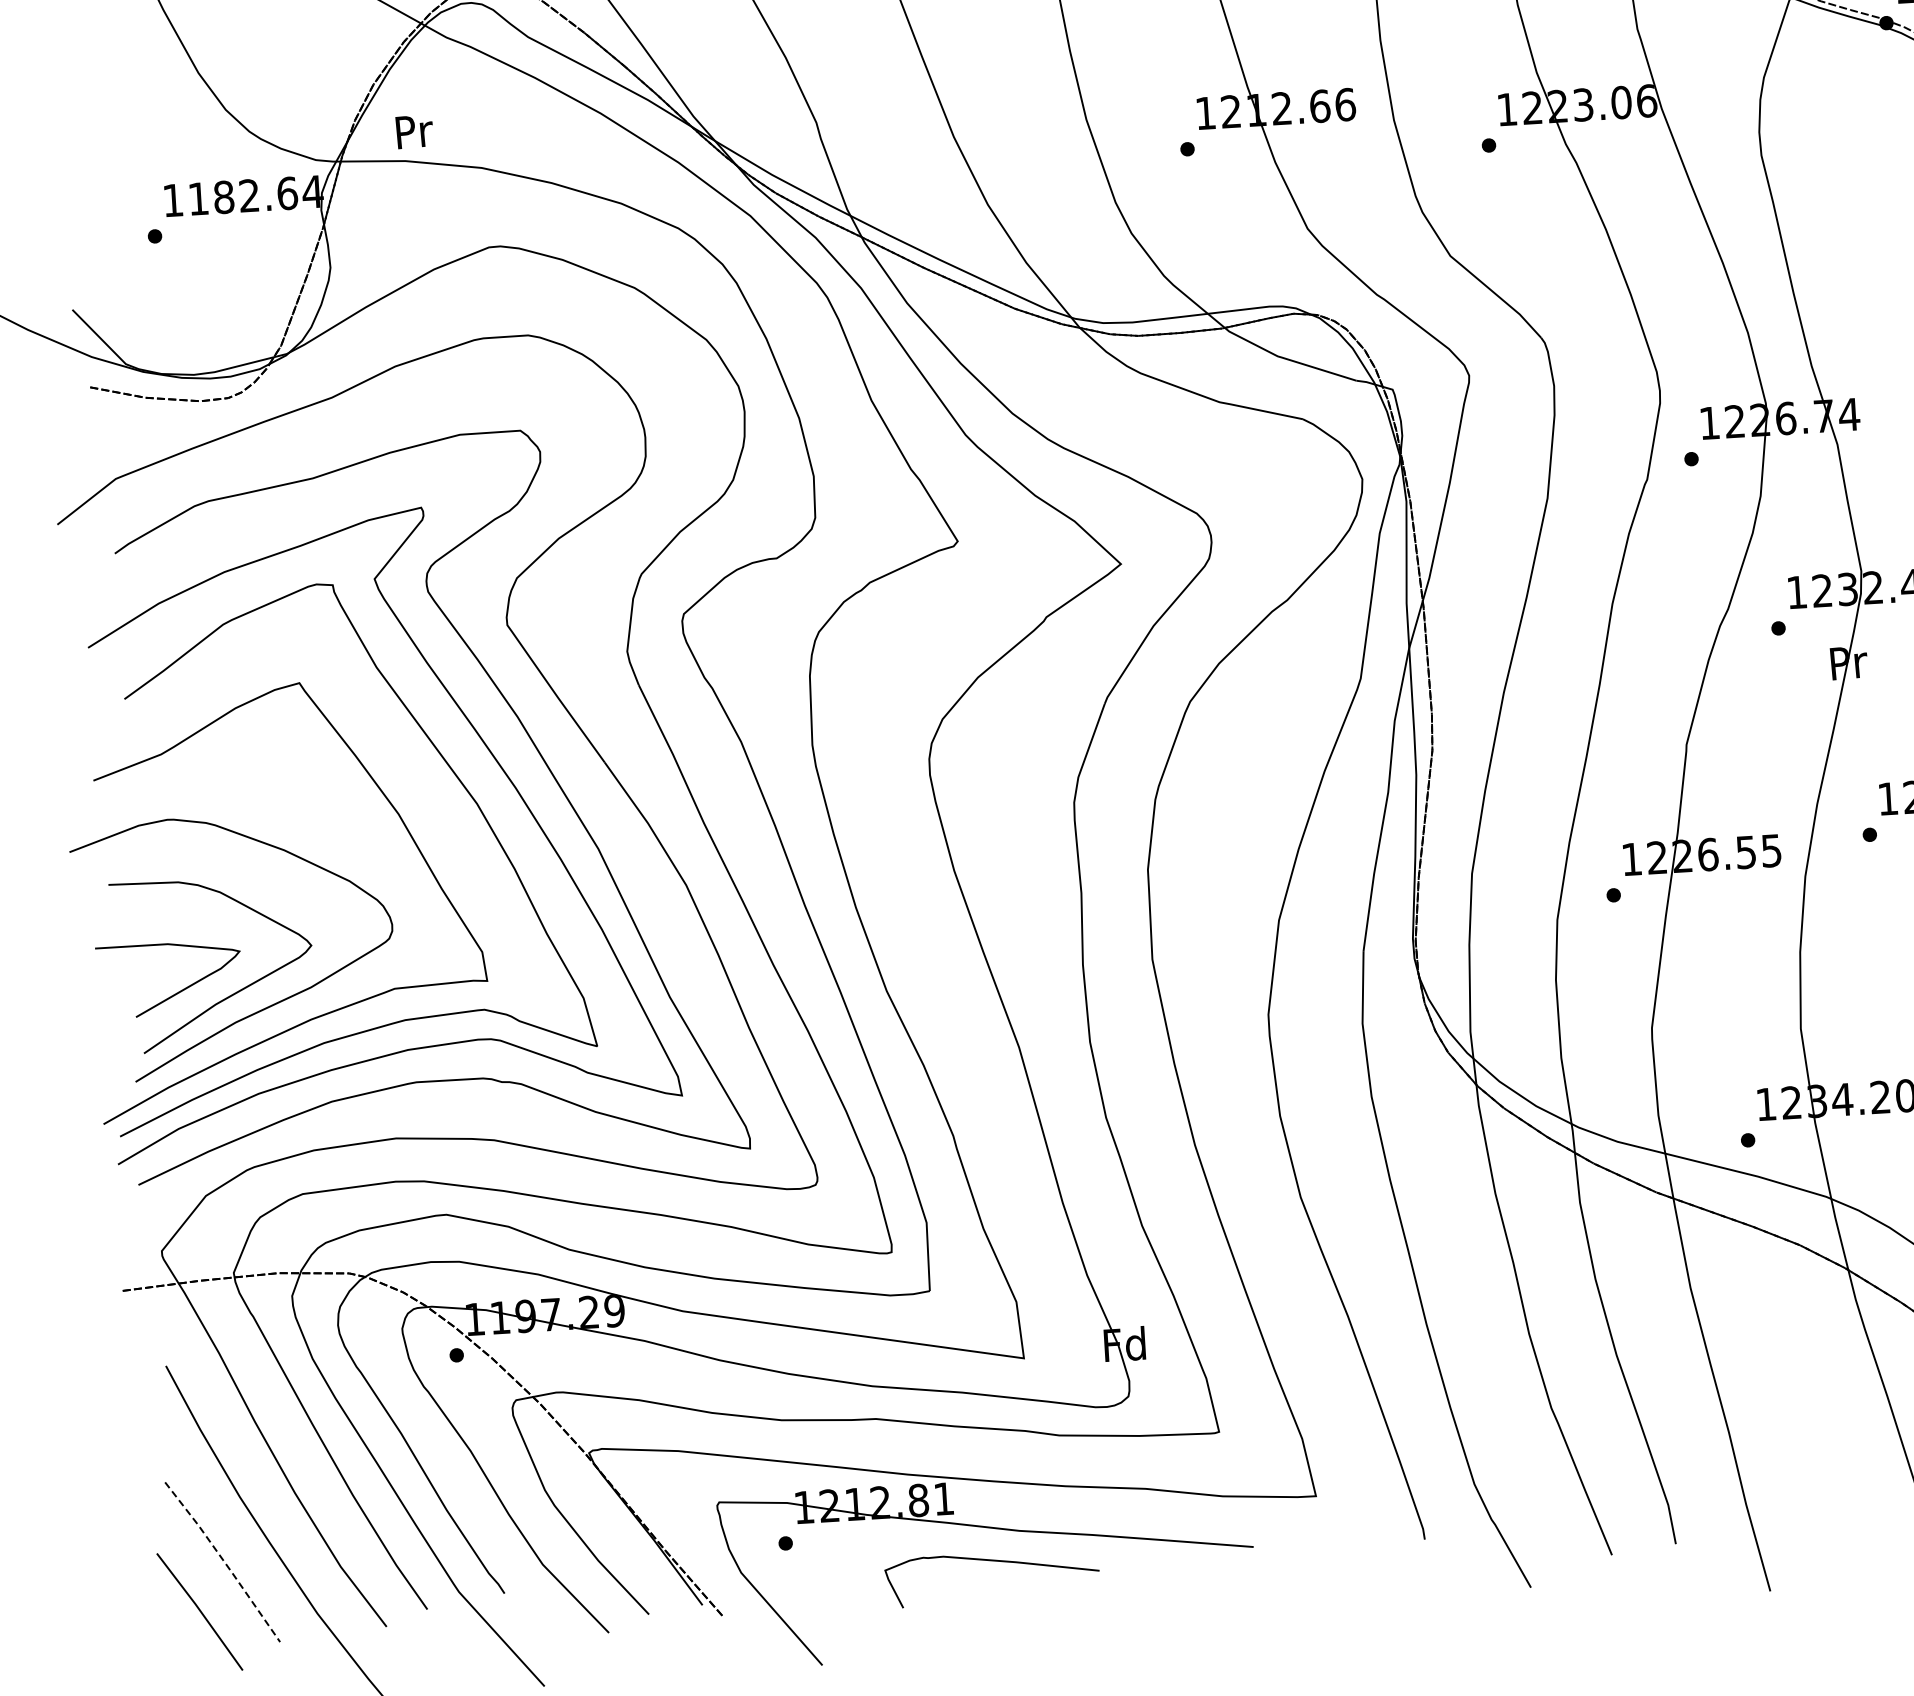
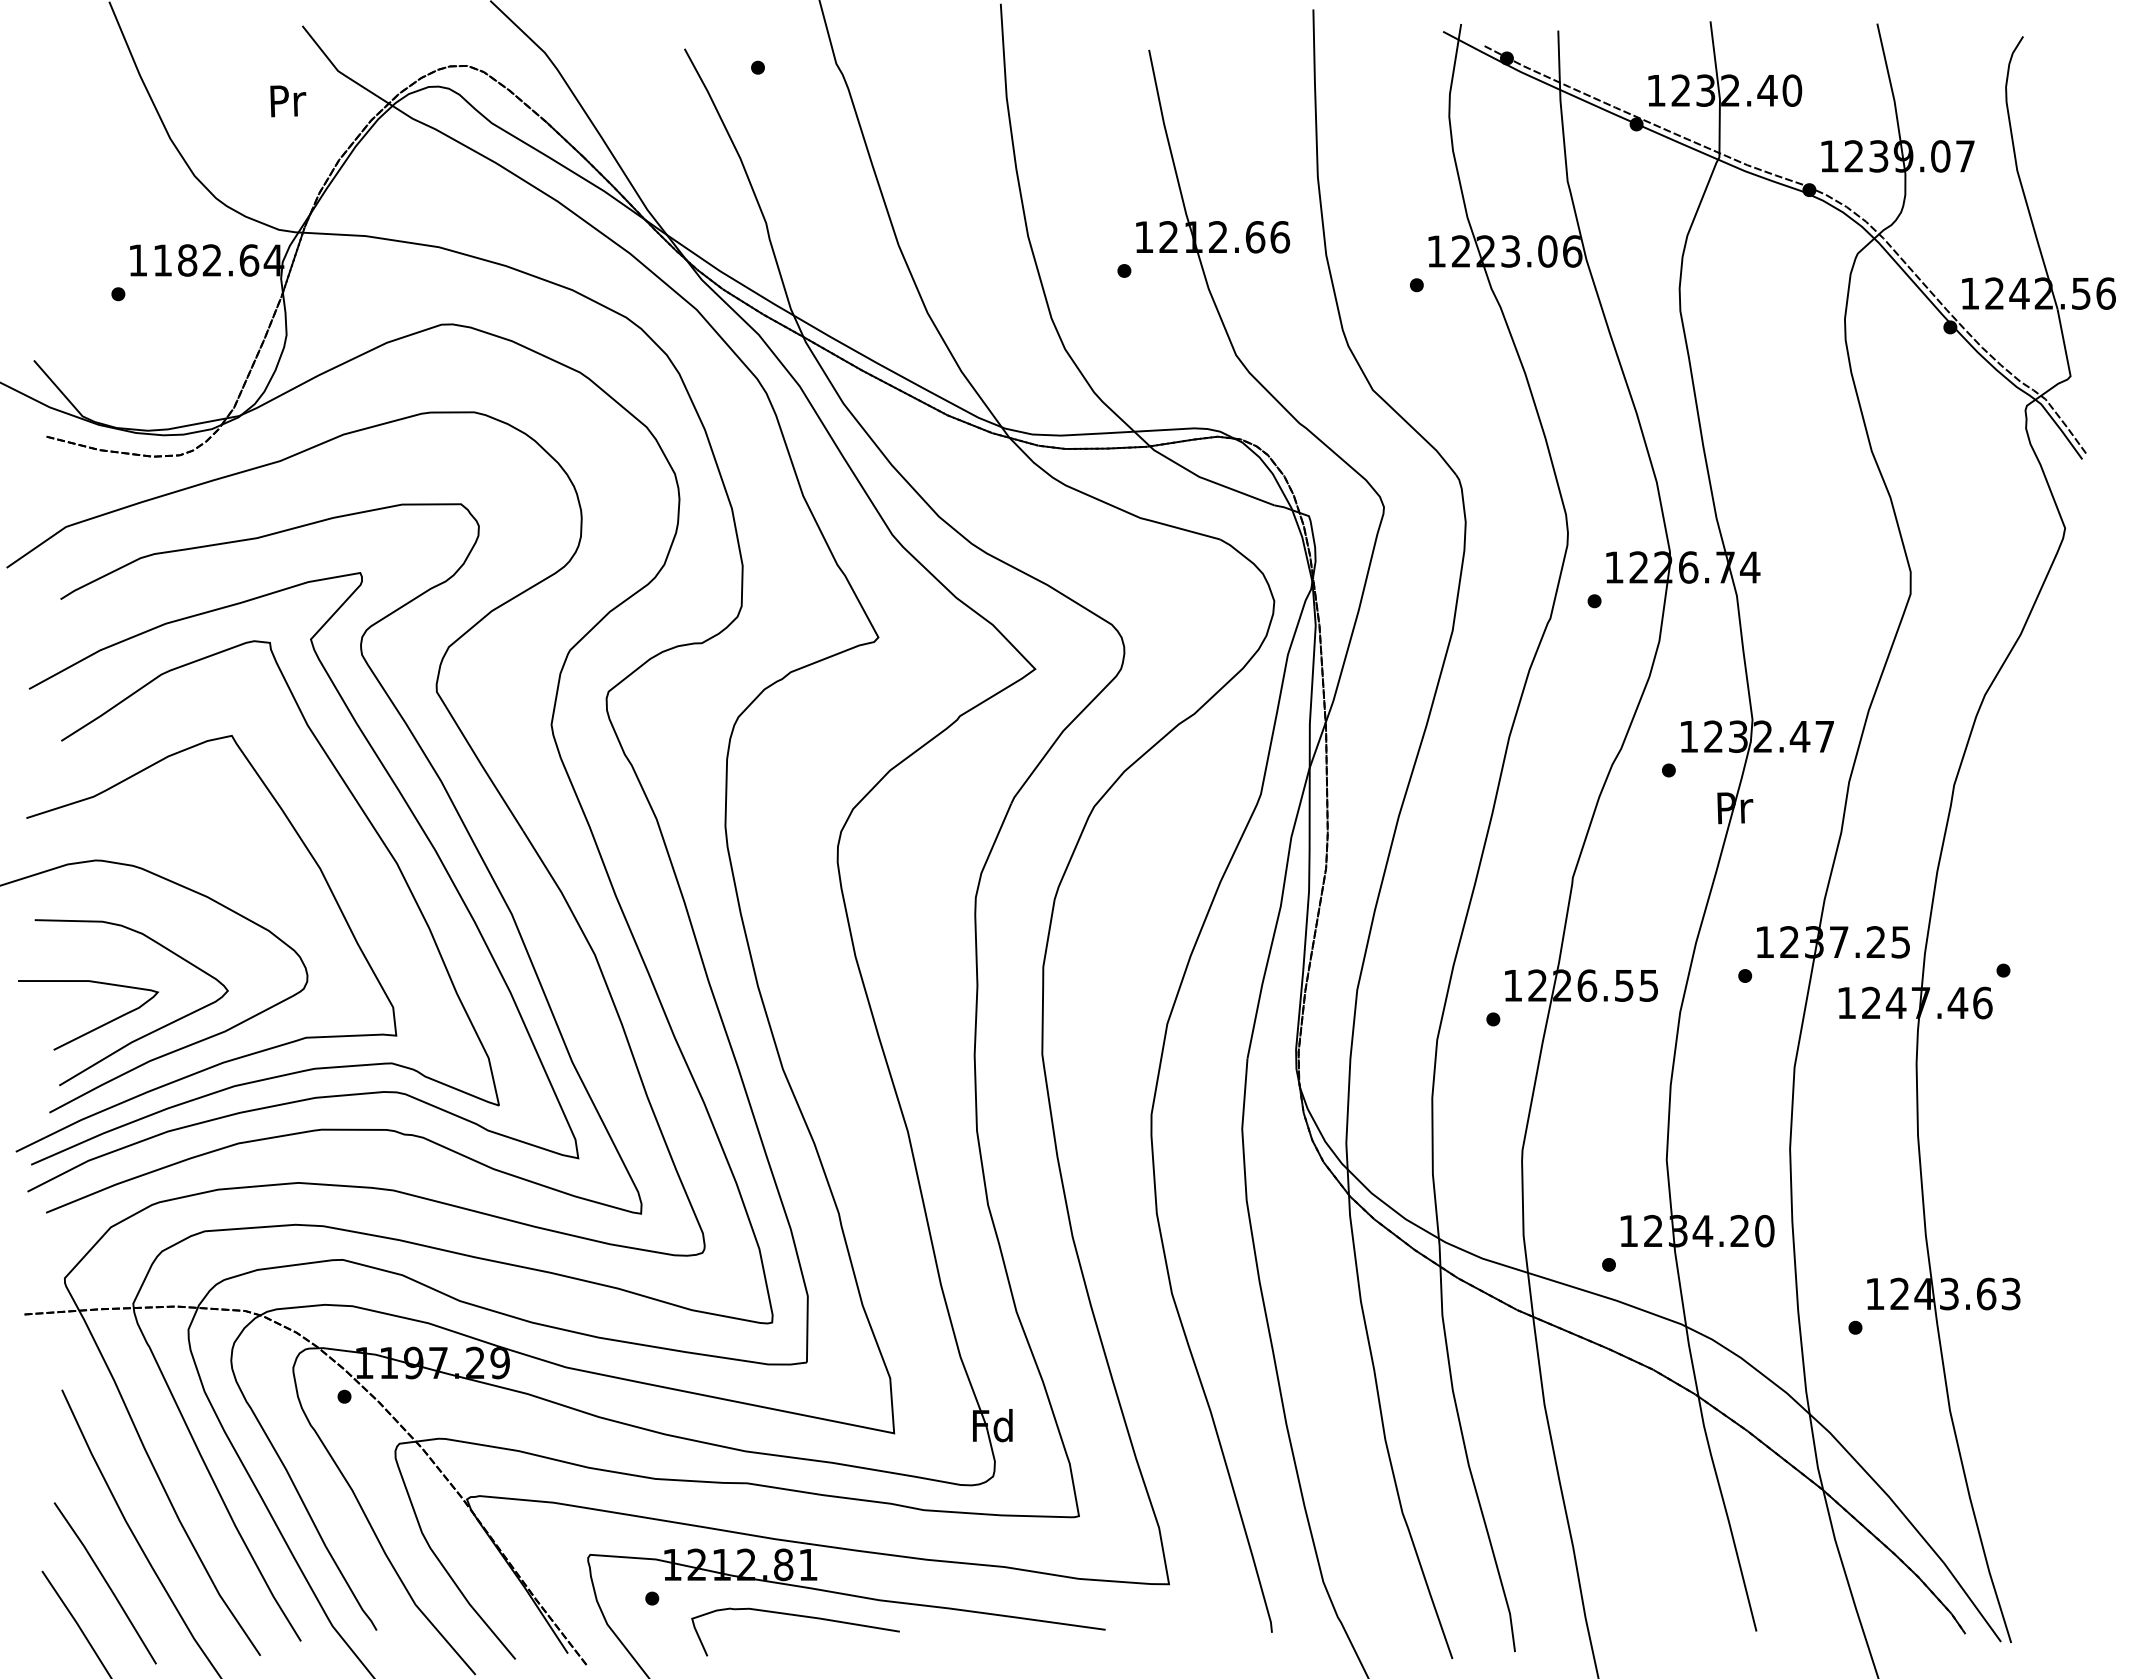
text: (414, 132) -> (288, 101), moved
line: (223, 1561) -> (106, 1582), dashed -> solid
curve: (991, 1561) -> (795, 1616), moved

